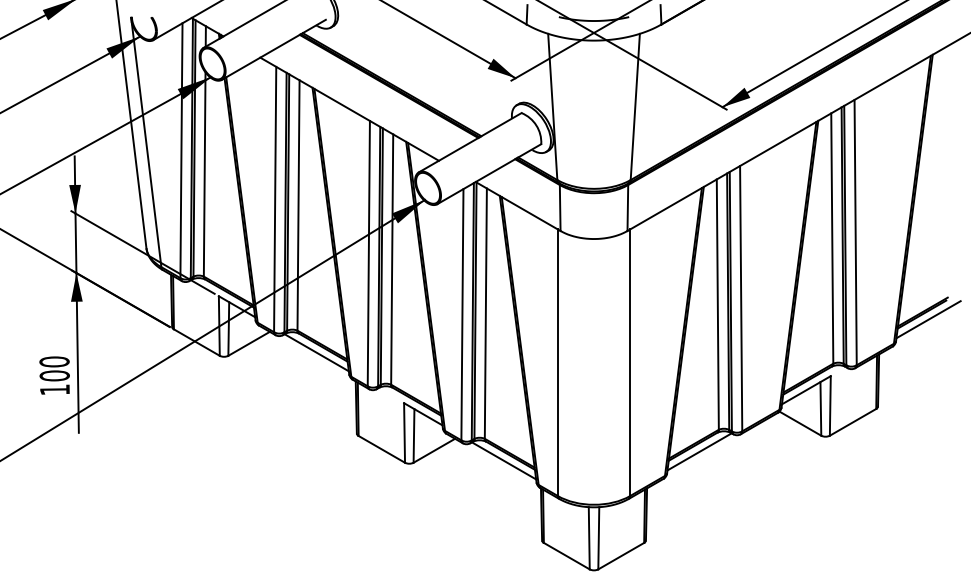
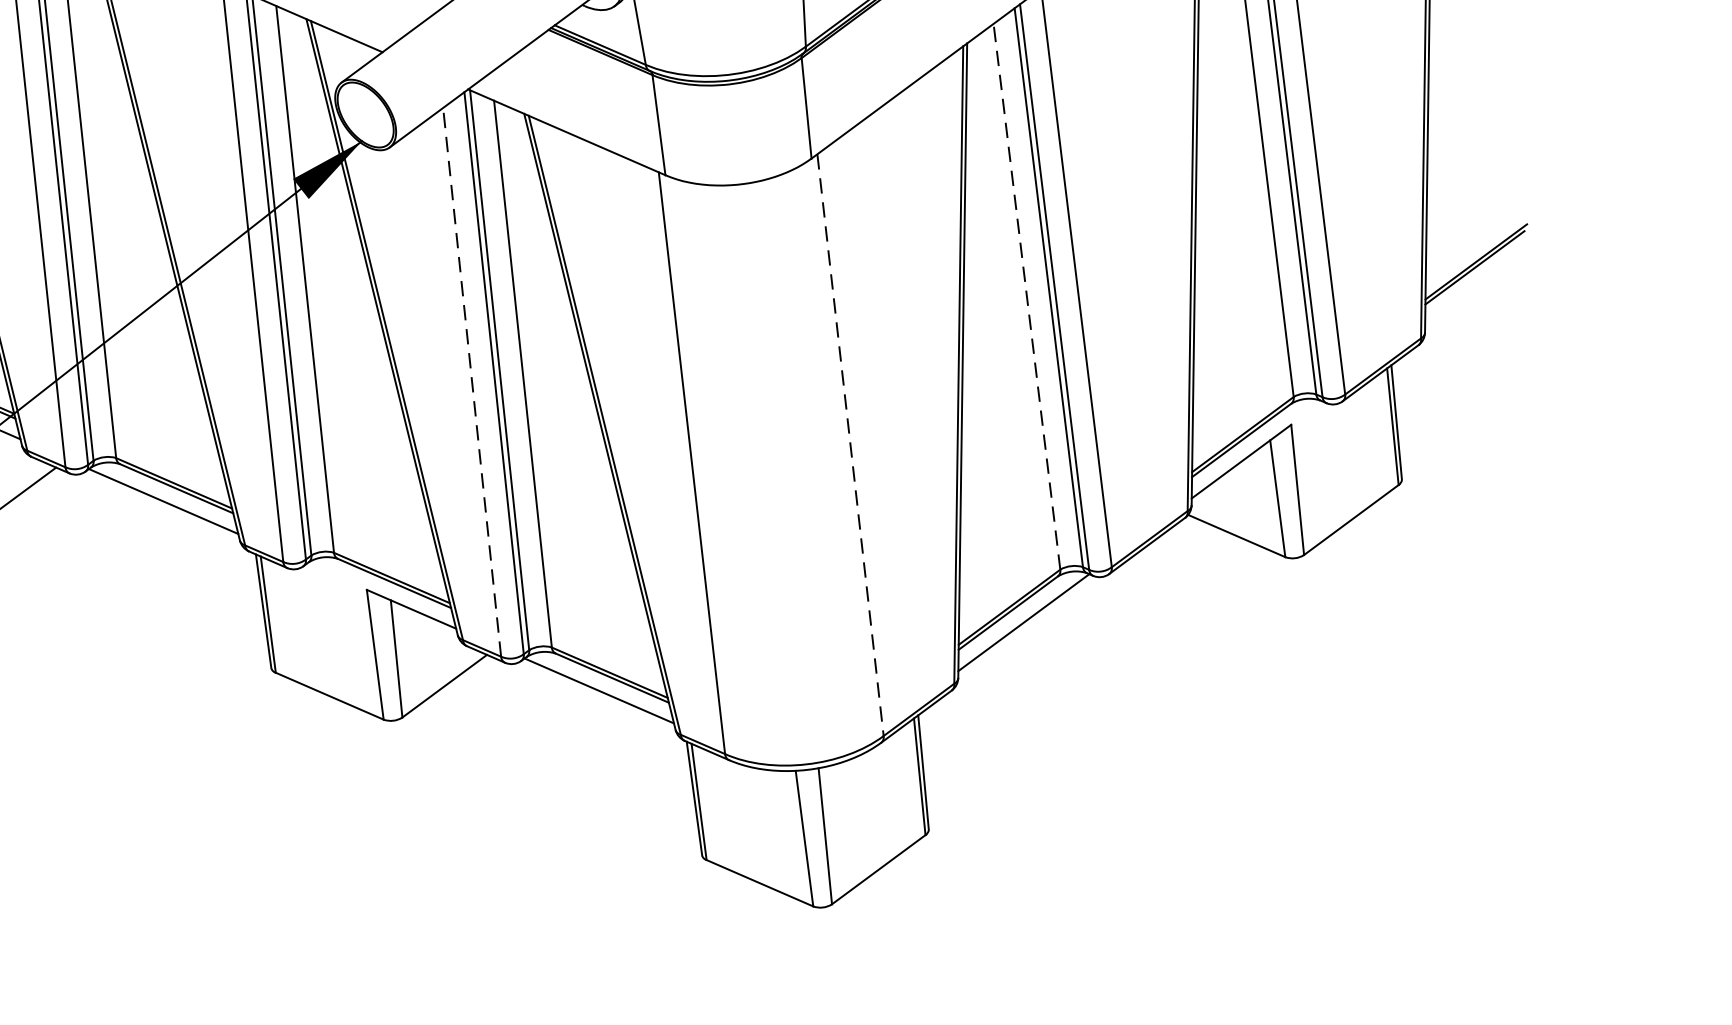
line: (717, 304) -> (1026, 296), solid -> dashed
line: (462, 314) -> (472, 381), solid -> dashed
line: (928, 319) -> (1490, 276), removed
line: (630, 363) -> (851, 446), solid -> dashed

